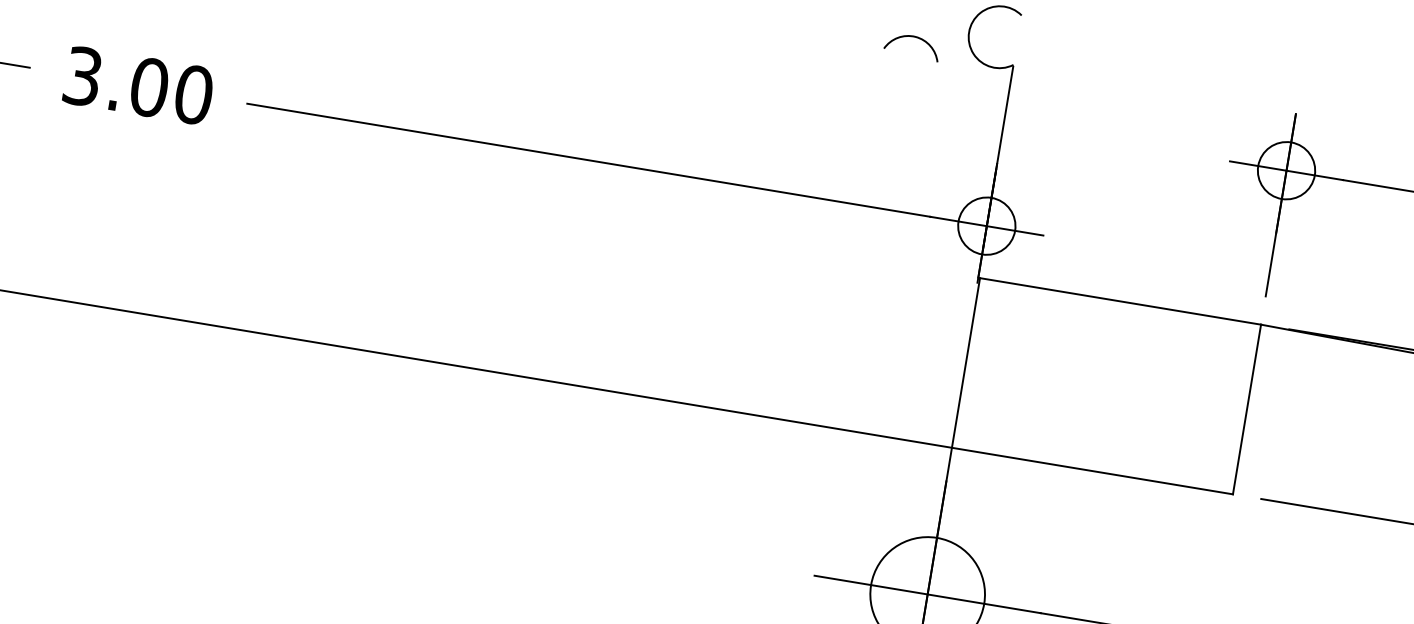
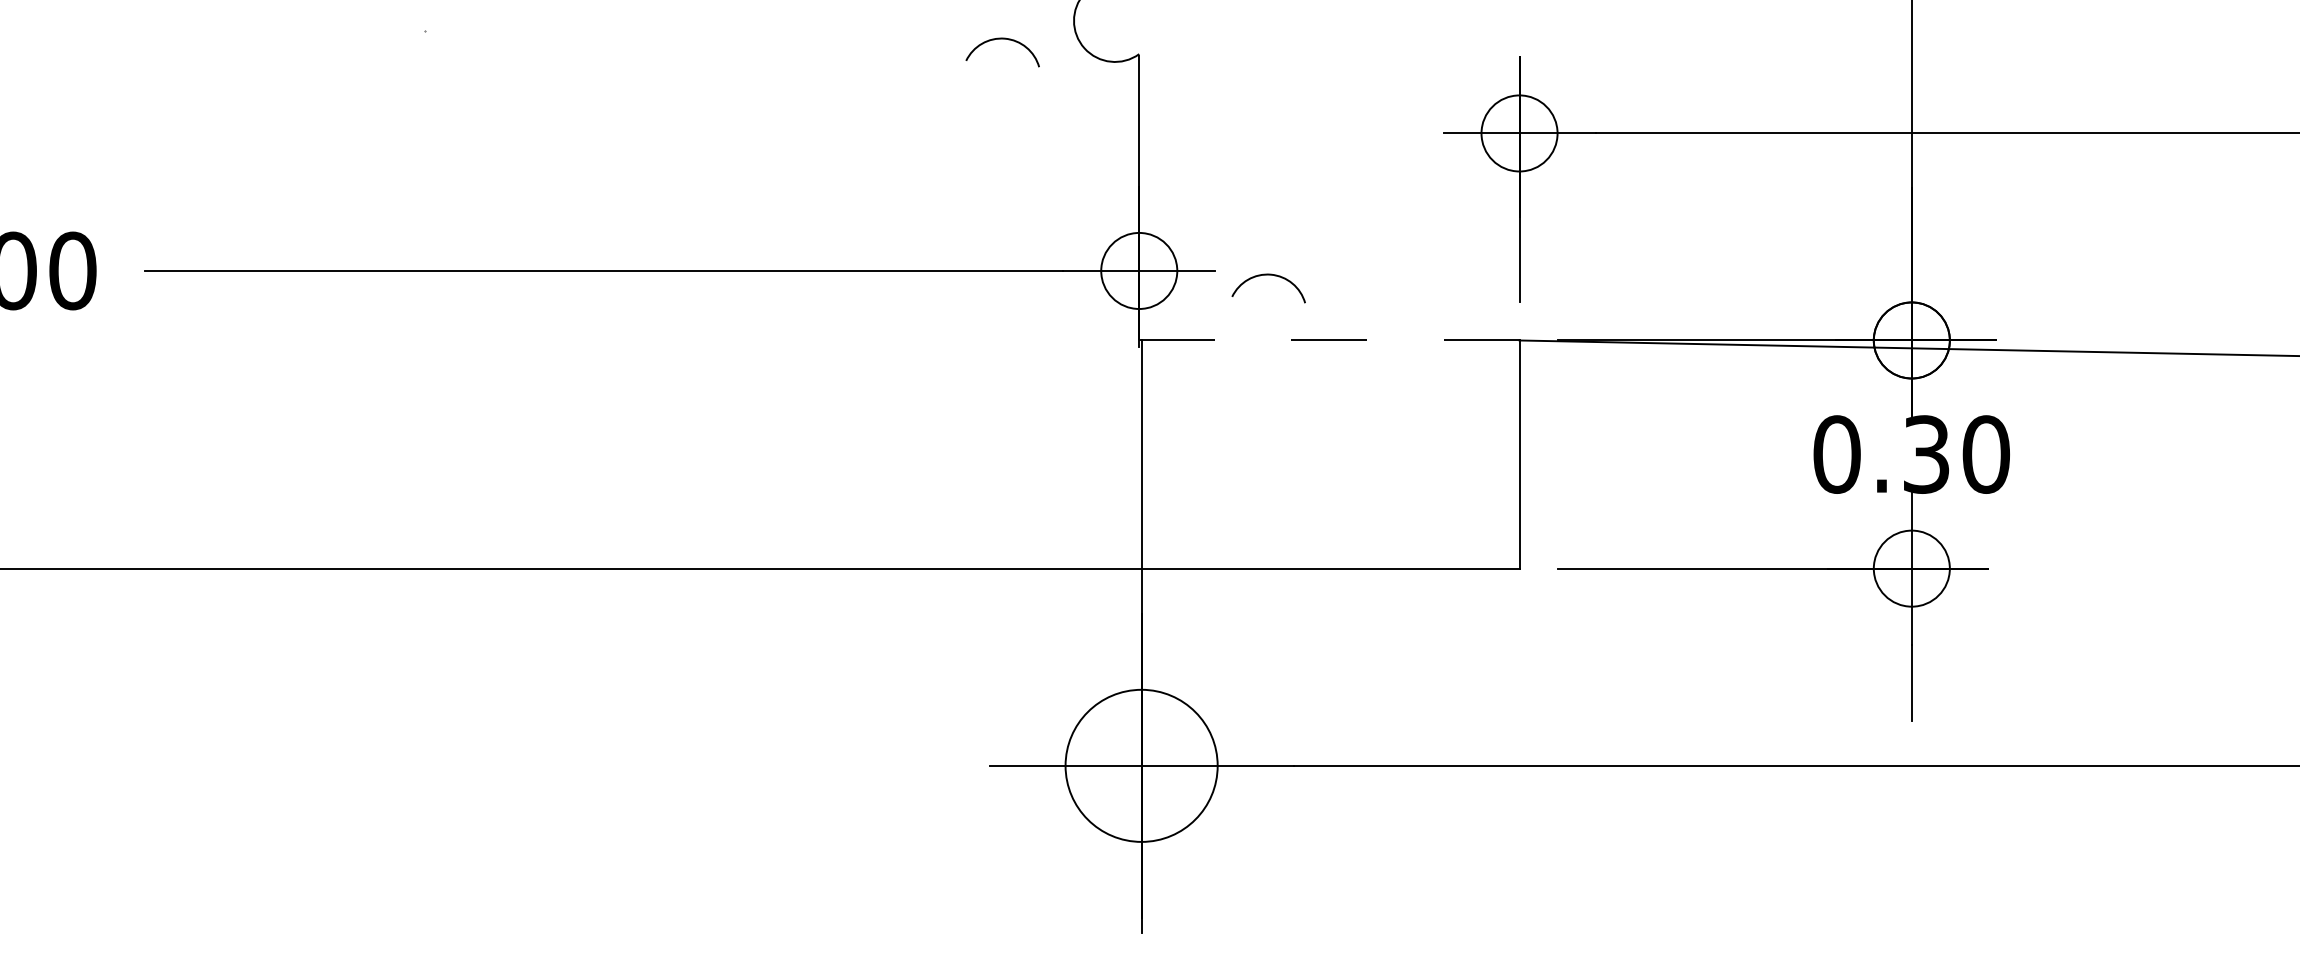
arc: (1082, 245) -> (1268, 275), added
line: (1119, 301) -> (1329, 340), solid -> dashed

